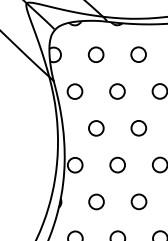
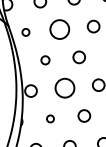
circle: (74, 91) -> (25, 32), size x0.6
circle: (117, 91) -> (59, 29), size x1.6
circle: (96, 128) -> (45, 60), size x0.7
circle: (117, 164) -> (64, 87), size x1.6
circle: (96, 201) -> (50, 118), size x0.6

